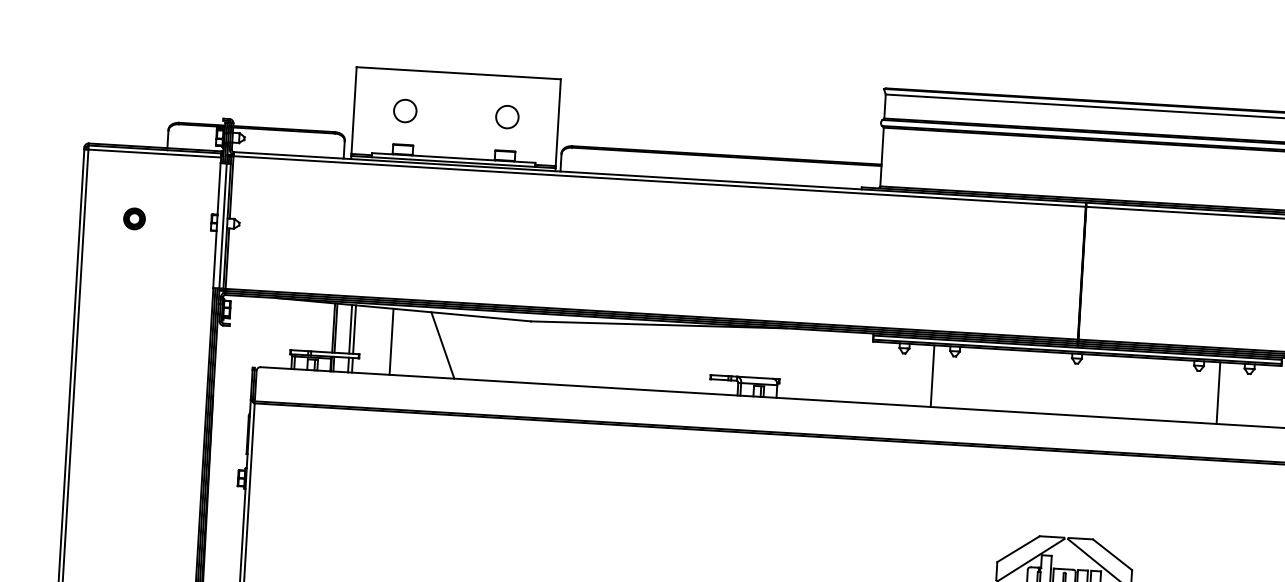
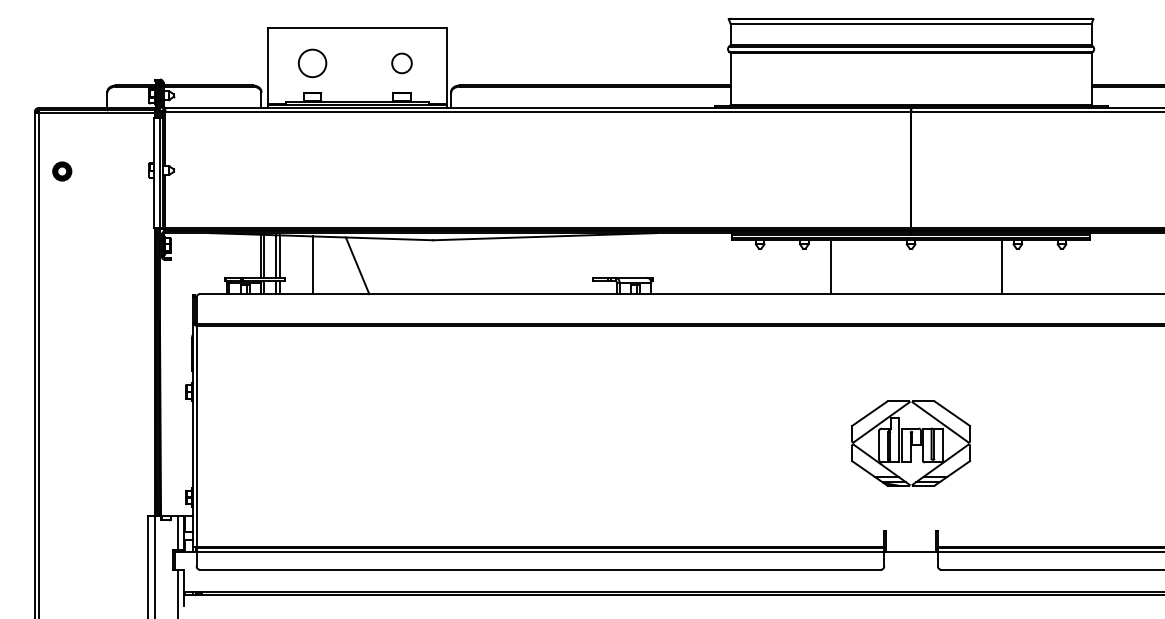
circle: (405, 111) -> (312, 63), size x1.4
part: (134, 218) -> (62, 171), moved
line: (933, 376) -> (831, 267), moved
line: (1218, 393) -> (1002, 267), moved

